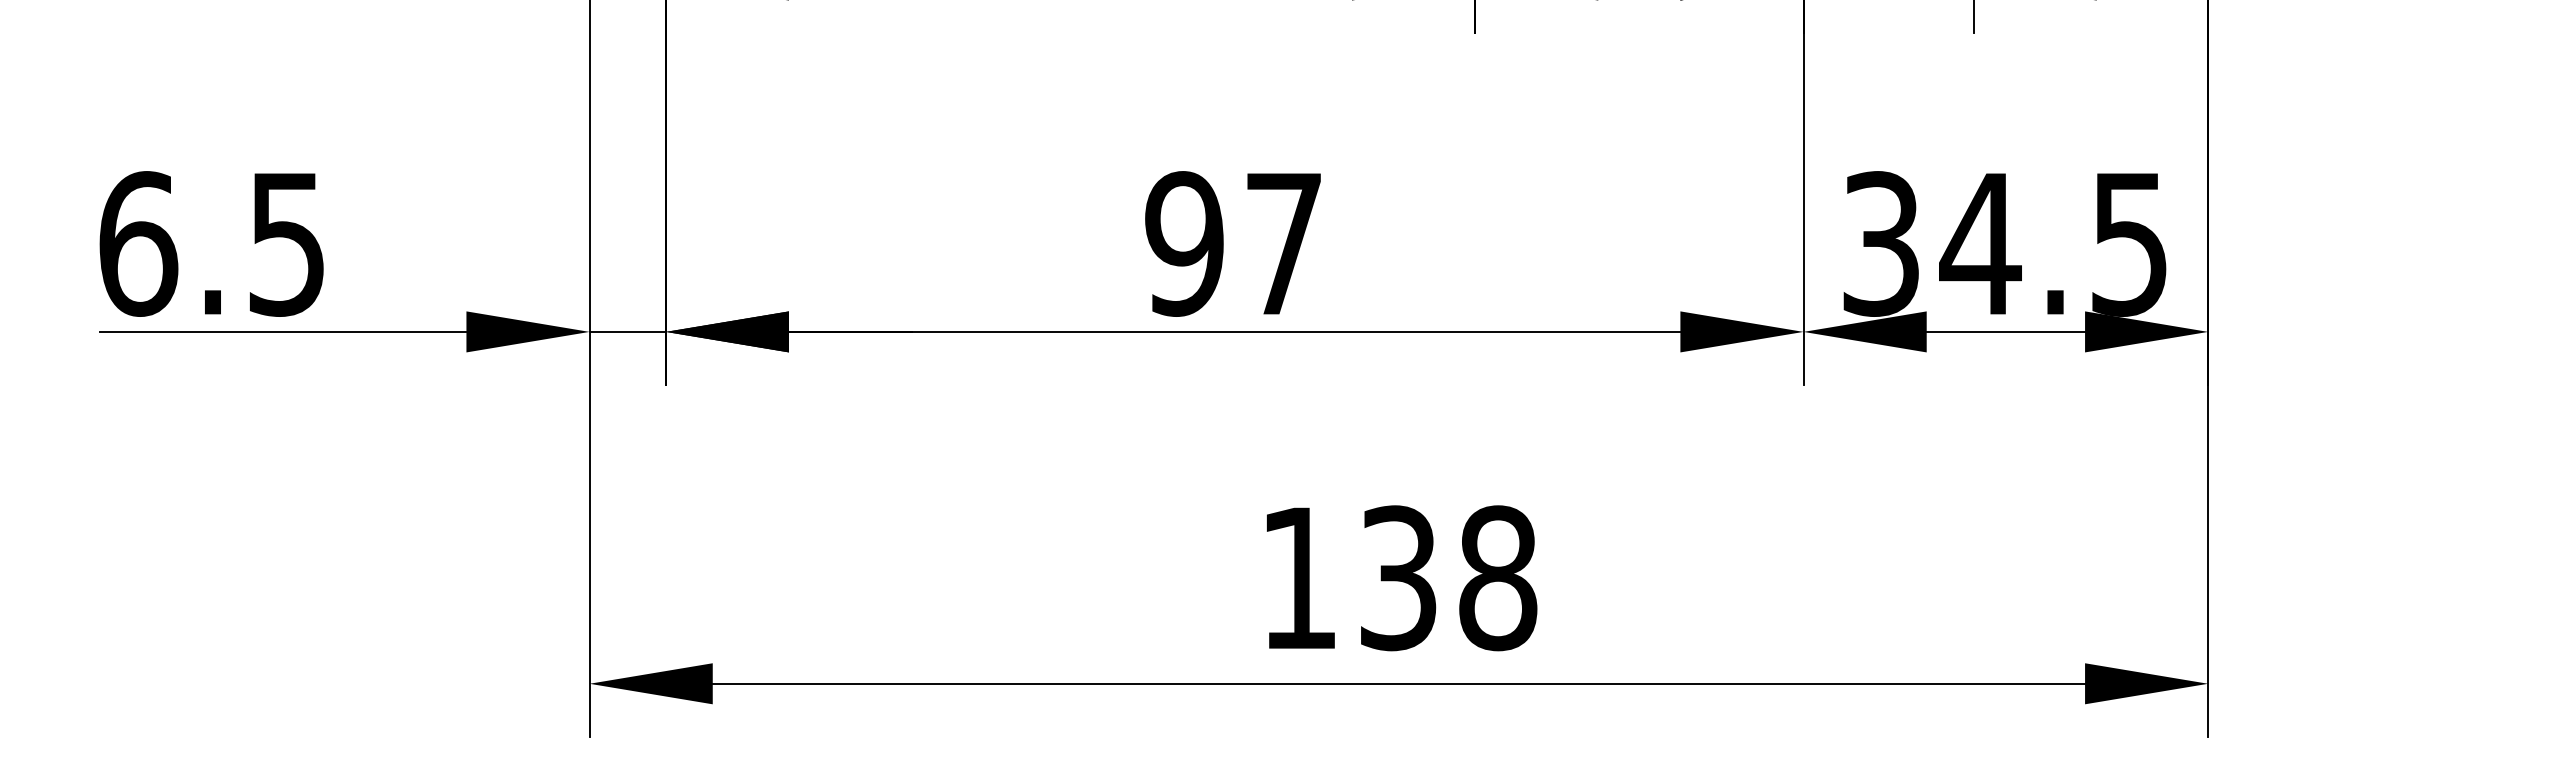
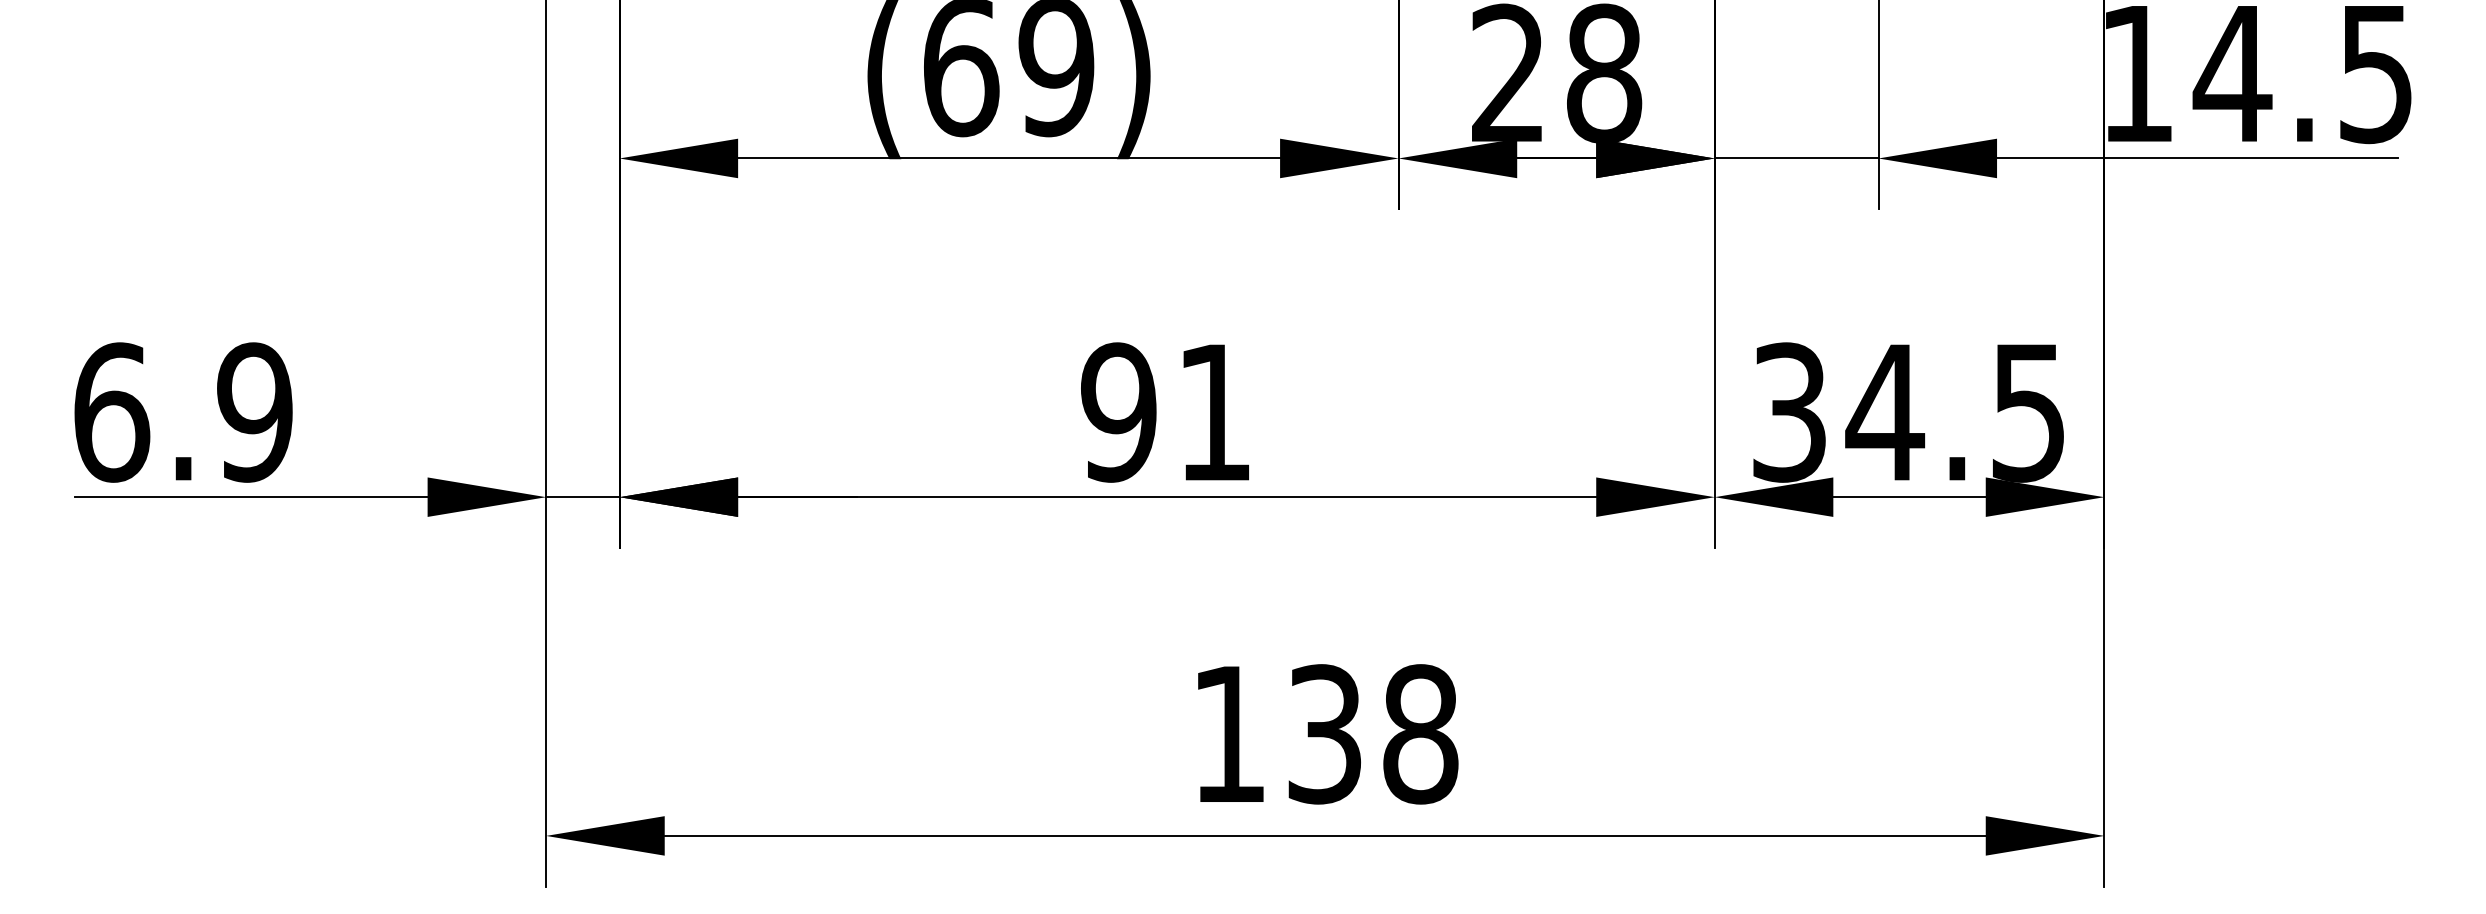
text: (286, 243) -> (254, 412), 6.5 -> 6.9
text: (1283, 243) -> (1214, 412), 97 -> 91

